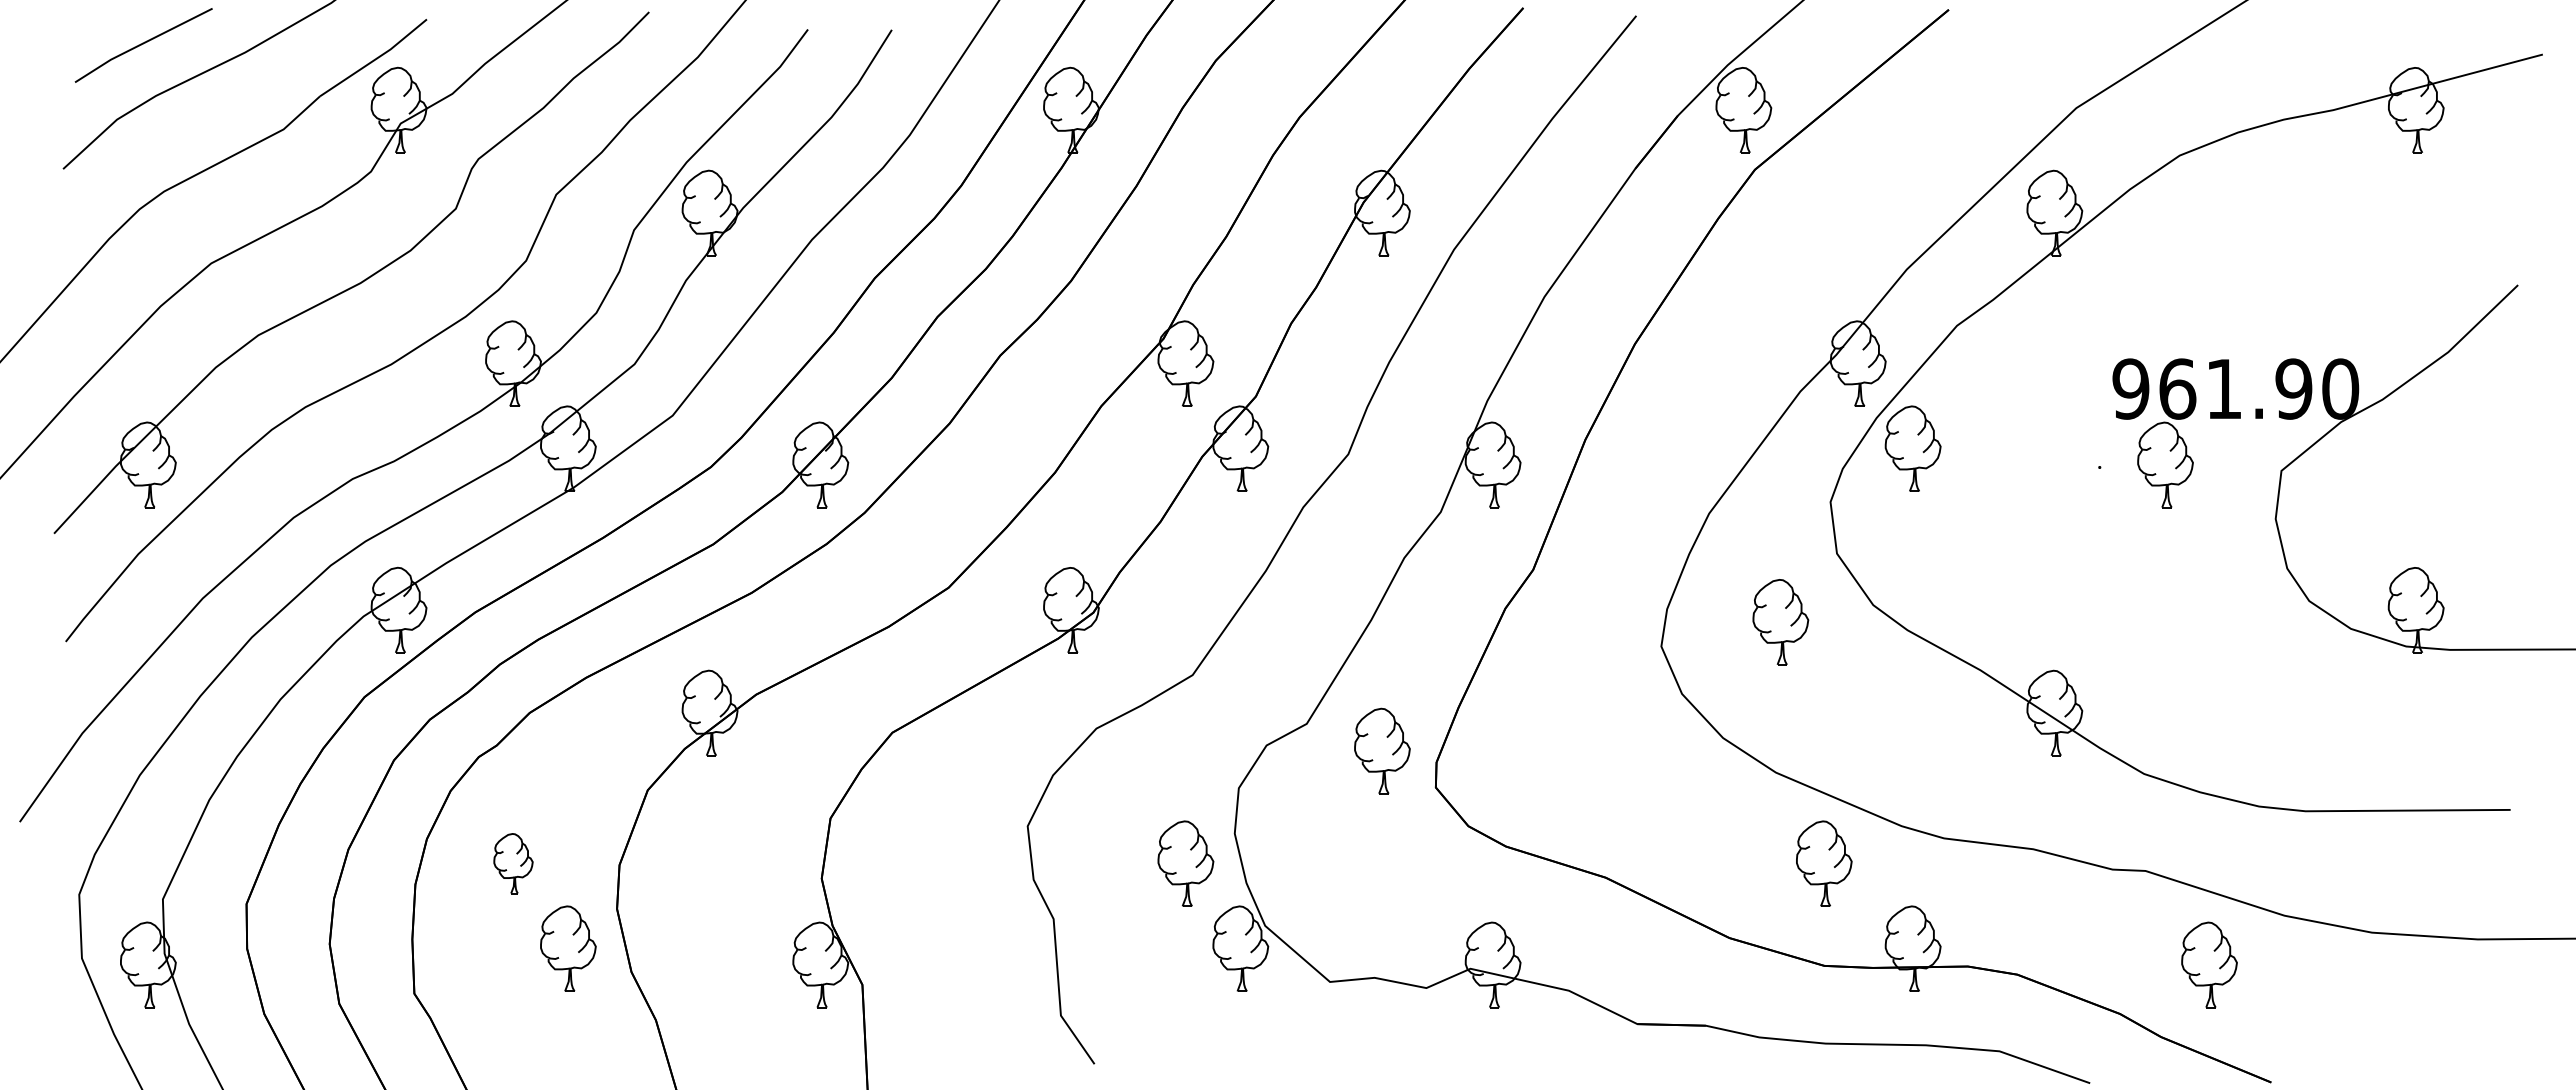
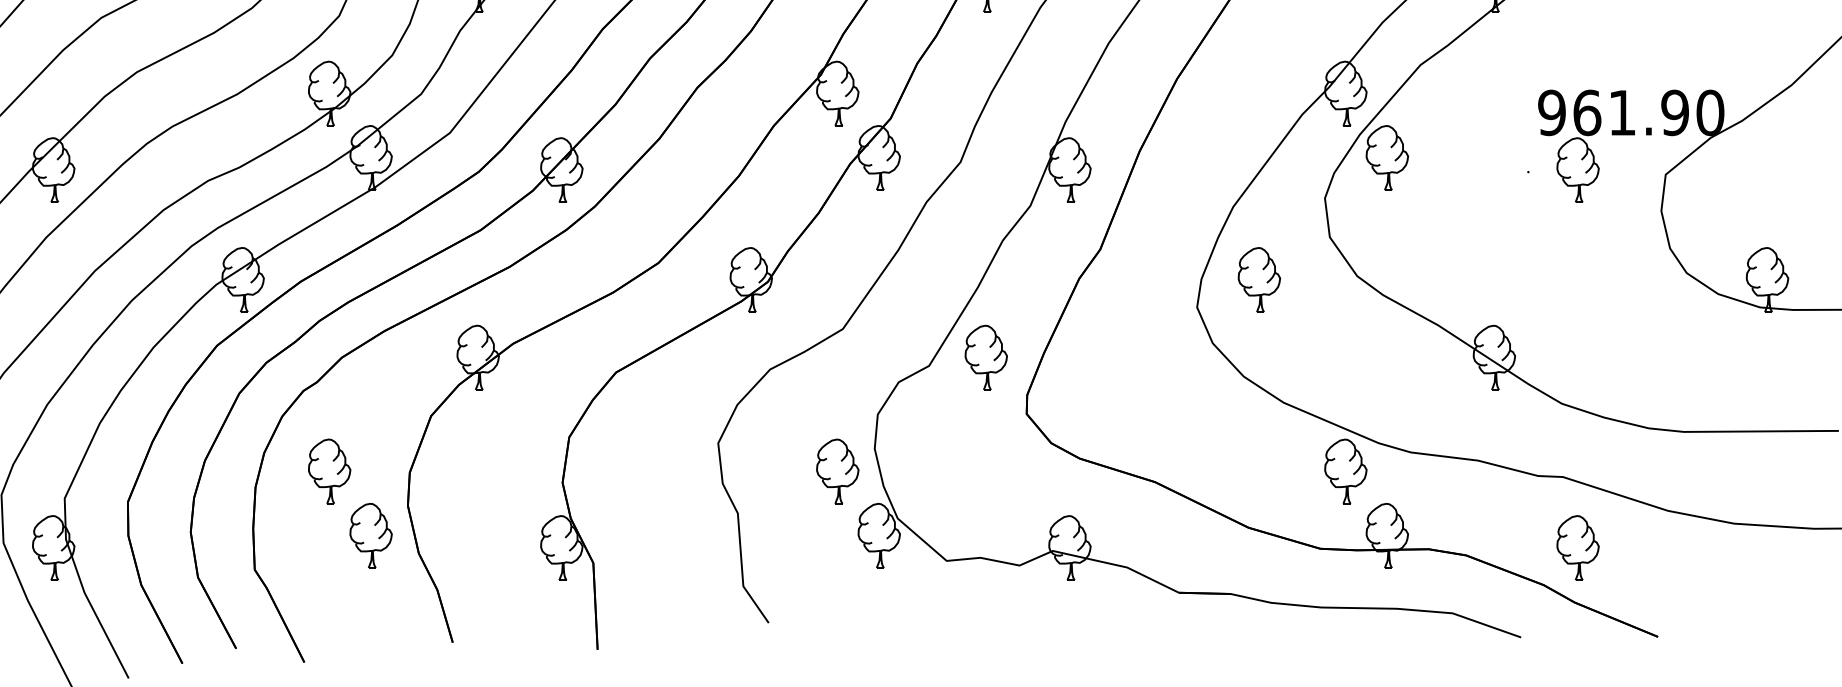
part: (1780, 622) -> (1259, 280), moved
part: (1382, 750) -> (986, 357), moved
part: (513, 863) -> (329, 471), size x1.43
part: (1824, 863) -> (1346, 471), moved
part: (2209, 964) -> (1578, 547), moved

